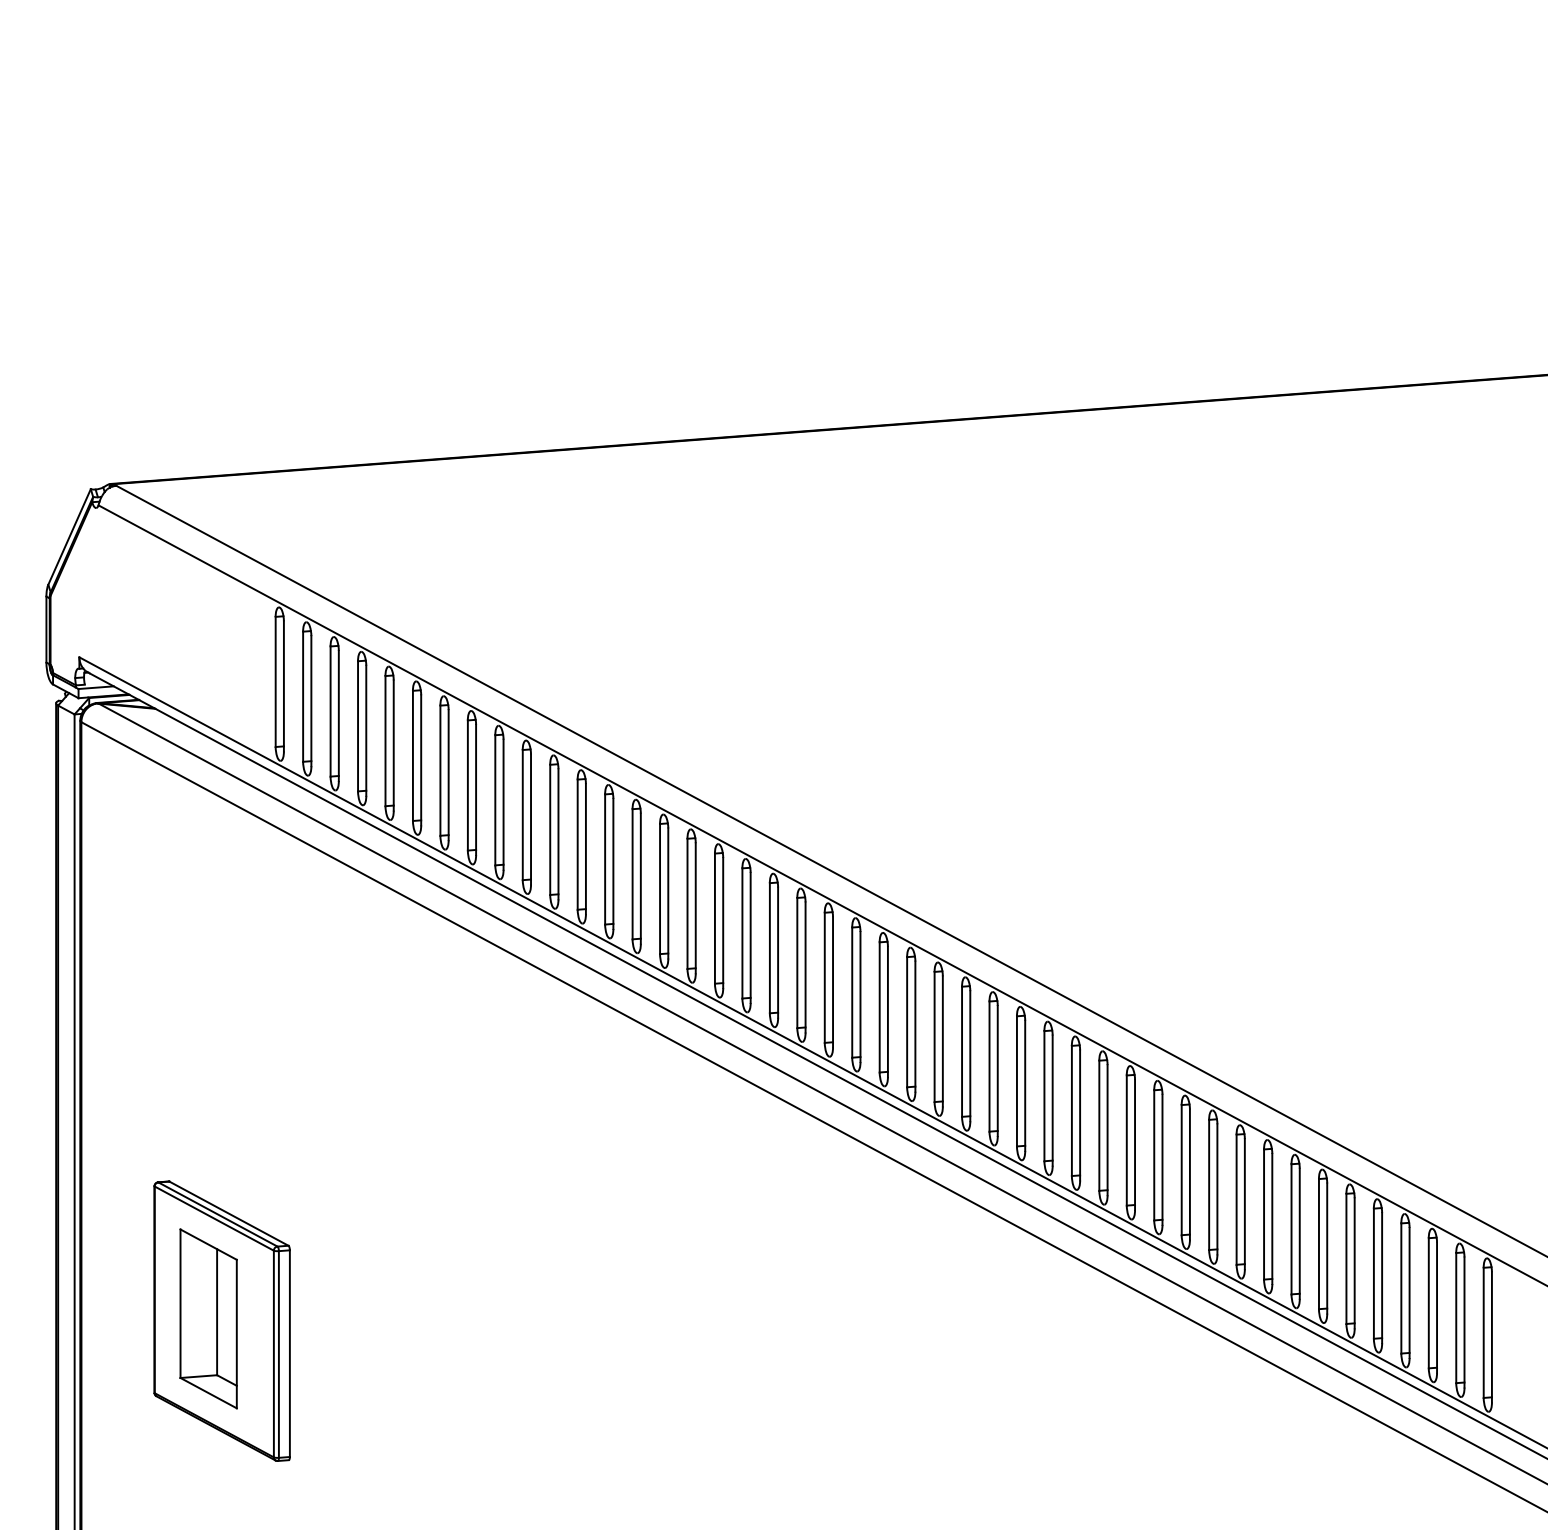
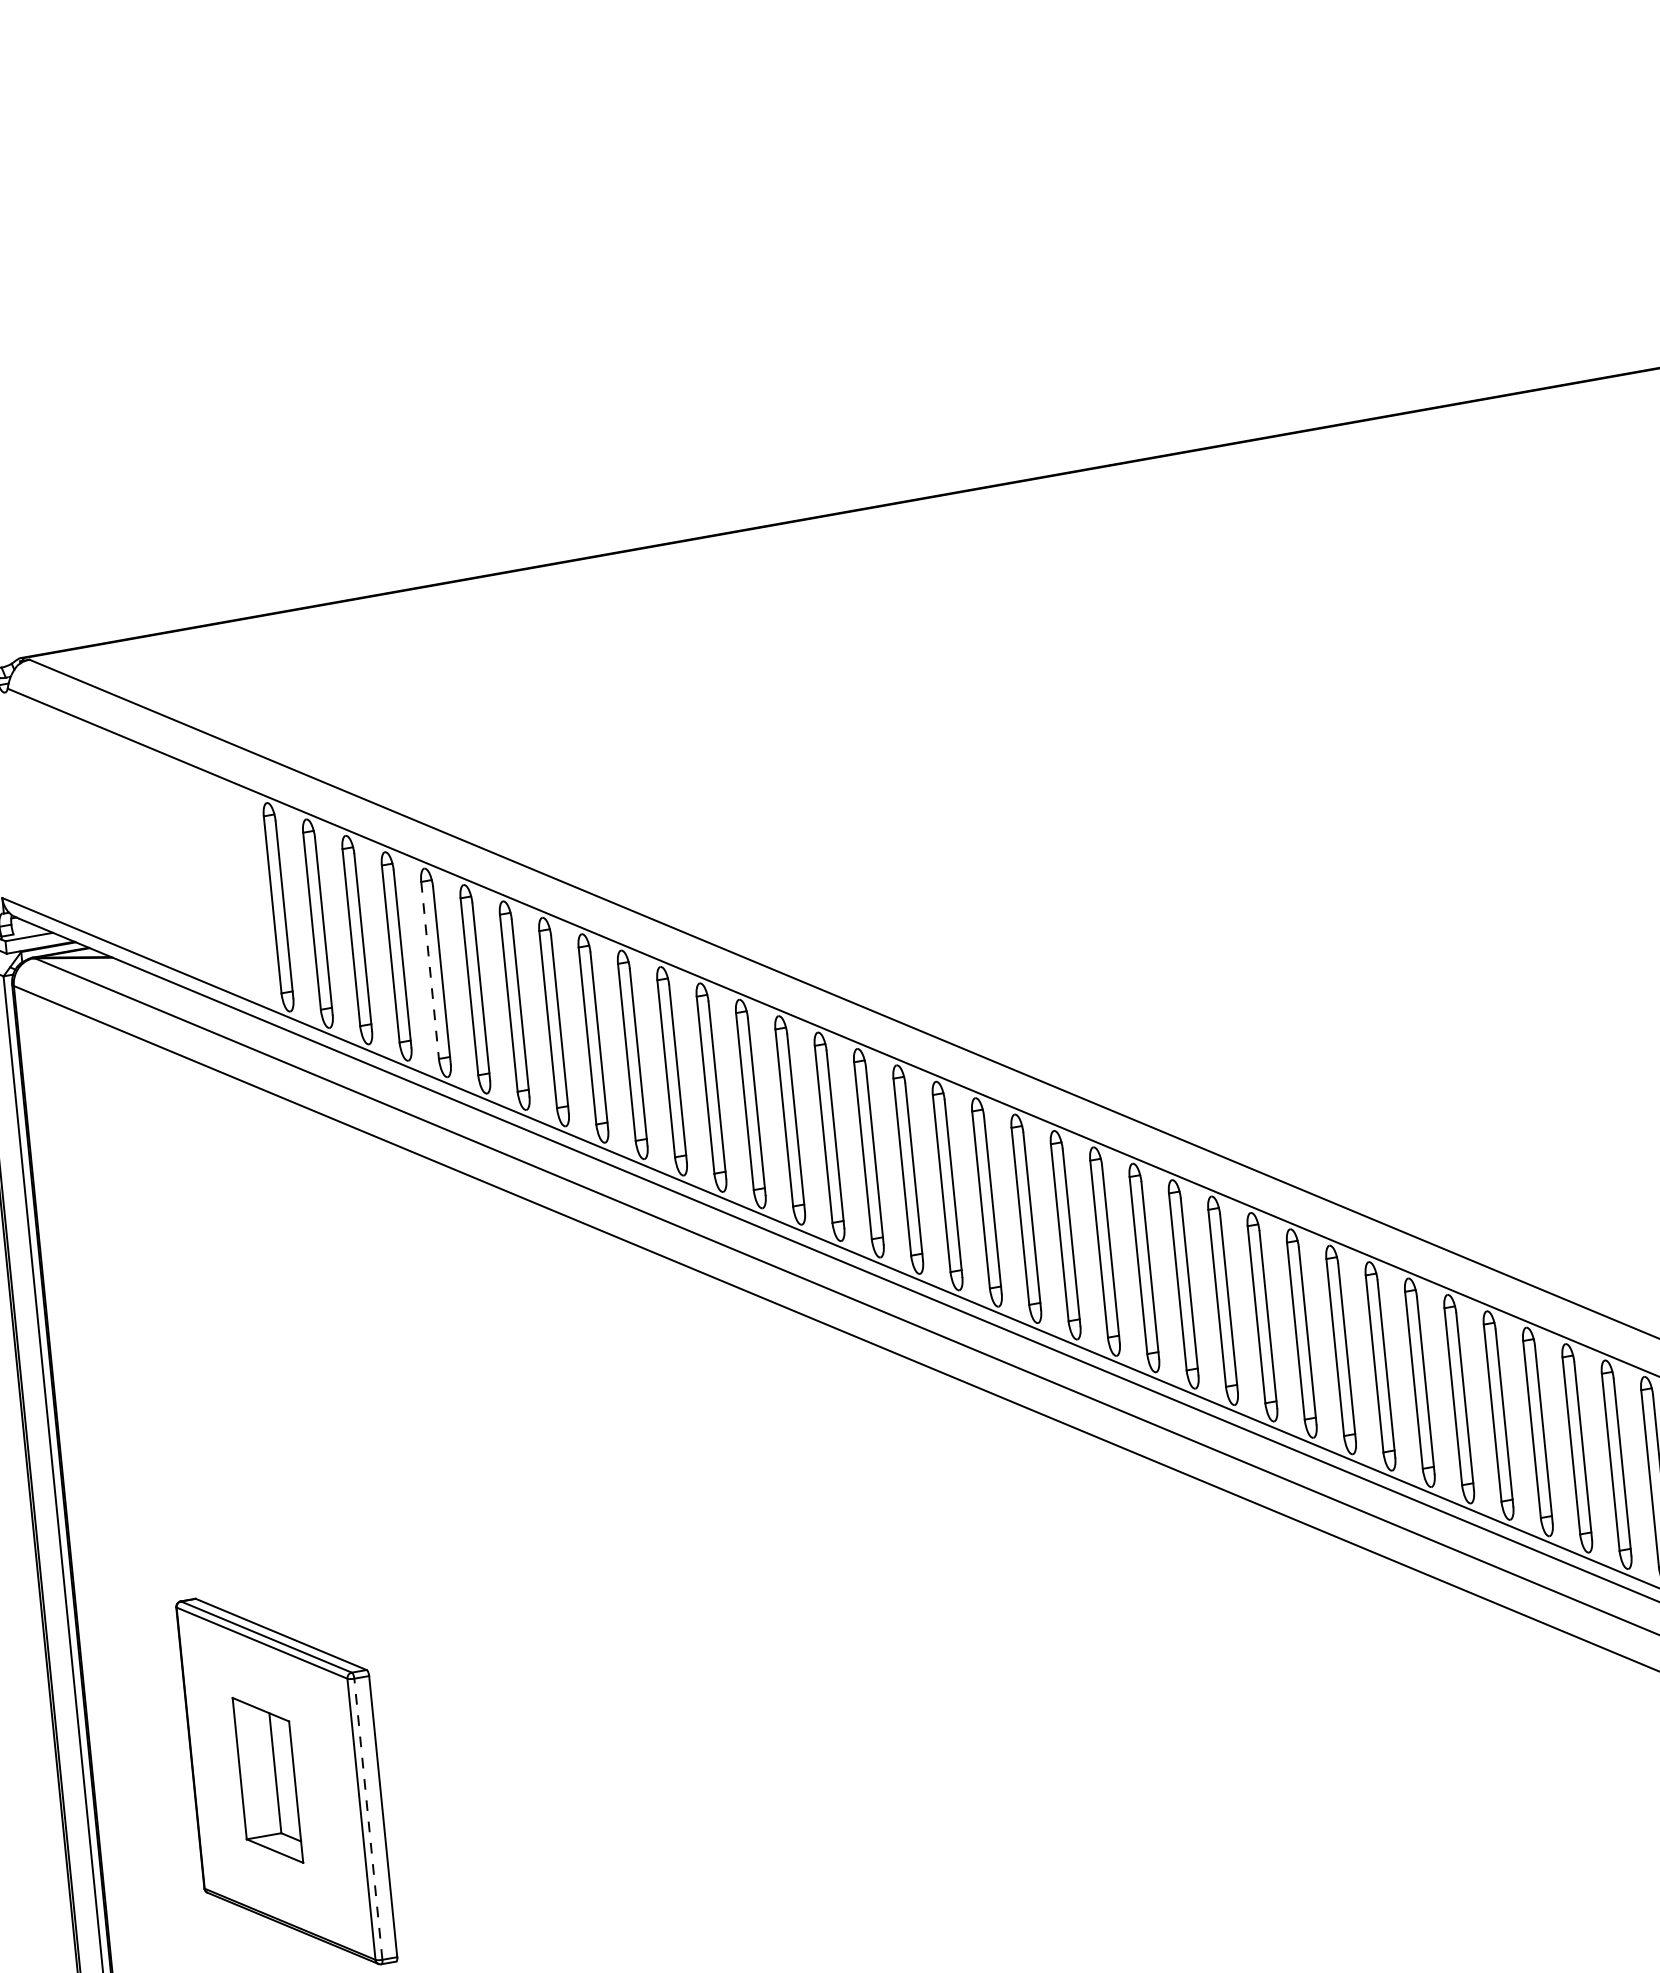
line: (385, 741) -> (430, 970), solid -> dashed
part: (208, 1318) -> (267, 1779), size x0.7
line: (278, 1354) -> (367, 1819), solid -> dashed

